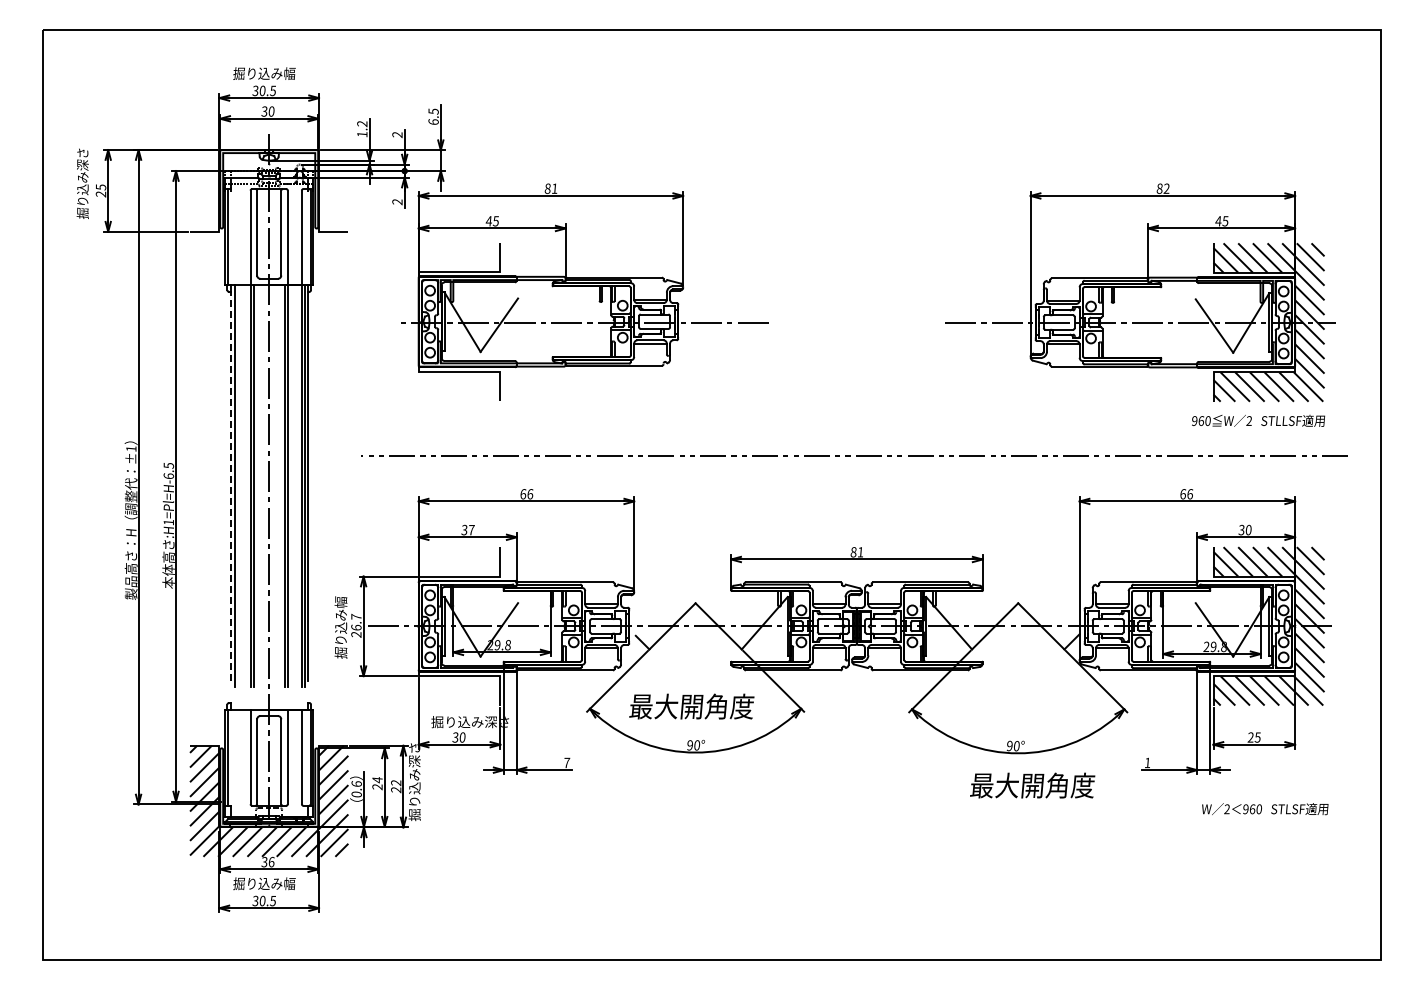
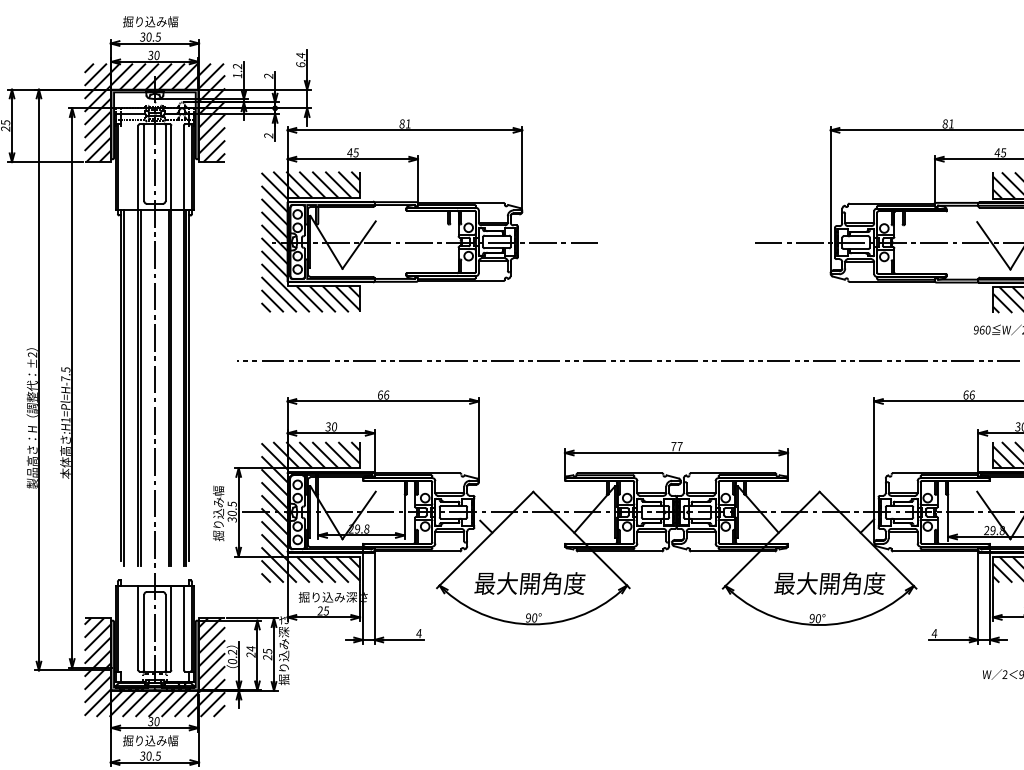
text: (433, 111) -> (300, 55), 6.5 -> 6.4
hatch: (269, 175) -> (155, 112), added
text: (1166, 188) -> (951, 123), 82 -> 81
hatch: (444, 321) -> (310, 241), added
text: (131, 449) -> (32, 355), ±1 -> ±2
text: (168, 475) -> (65, 378), :H1=Pl=H-6.5 -> :H1=Pl=H-7.5
line: (230, 485) -> (120, 387), dashed -> solid
text: (471, 529) -> (334, 426), 37 -> 30
text: (856, 552) -> (676, 446), 81 -> 77
text: (356, 625) -> (232, 511), 26.7 -> 30.5
hatch: (444, 626) -> (310, 512), added
text: (458, 737) -> (322, 610), 30 -> 25
text: (566, 762) -> (418, 633), 7 -> 4
text: (1147, 762) -> (934, 633), 1 -> 4
text: (396, 783) -> (267, 651), 22 -> 25
text: (356, 784) -> (232, 652), 0.6 -> 0.2
text: (1032, 785) -> (829, 583), moved
text: (271, 862) -> (156, 721), 36 -> 30

